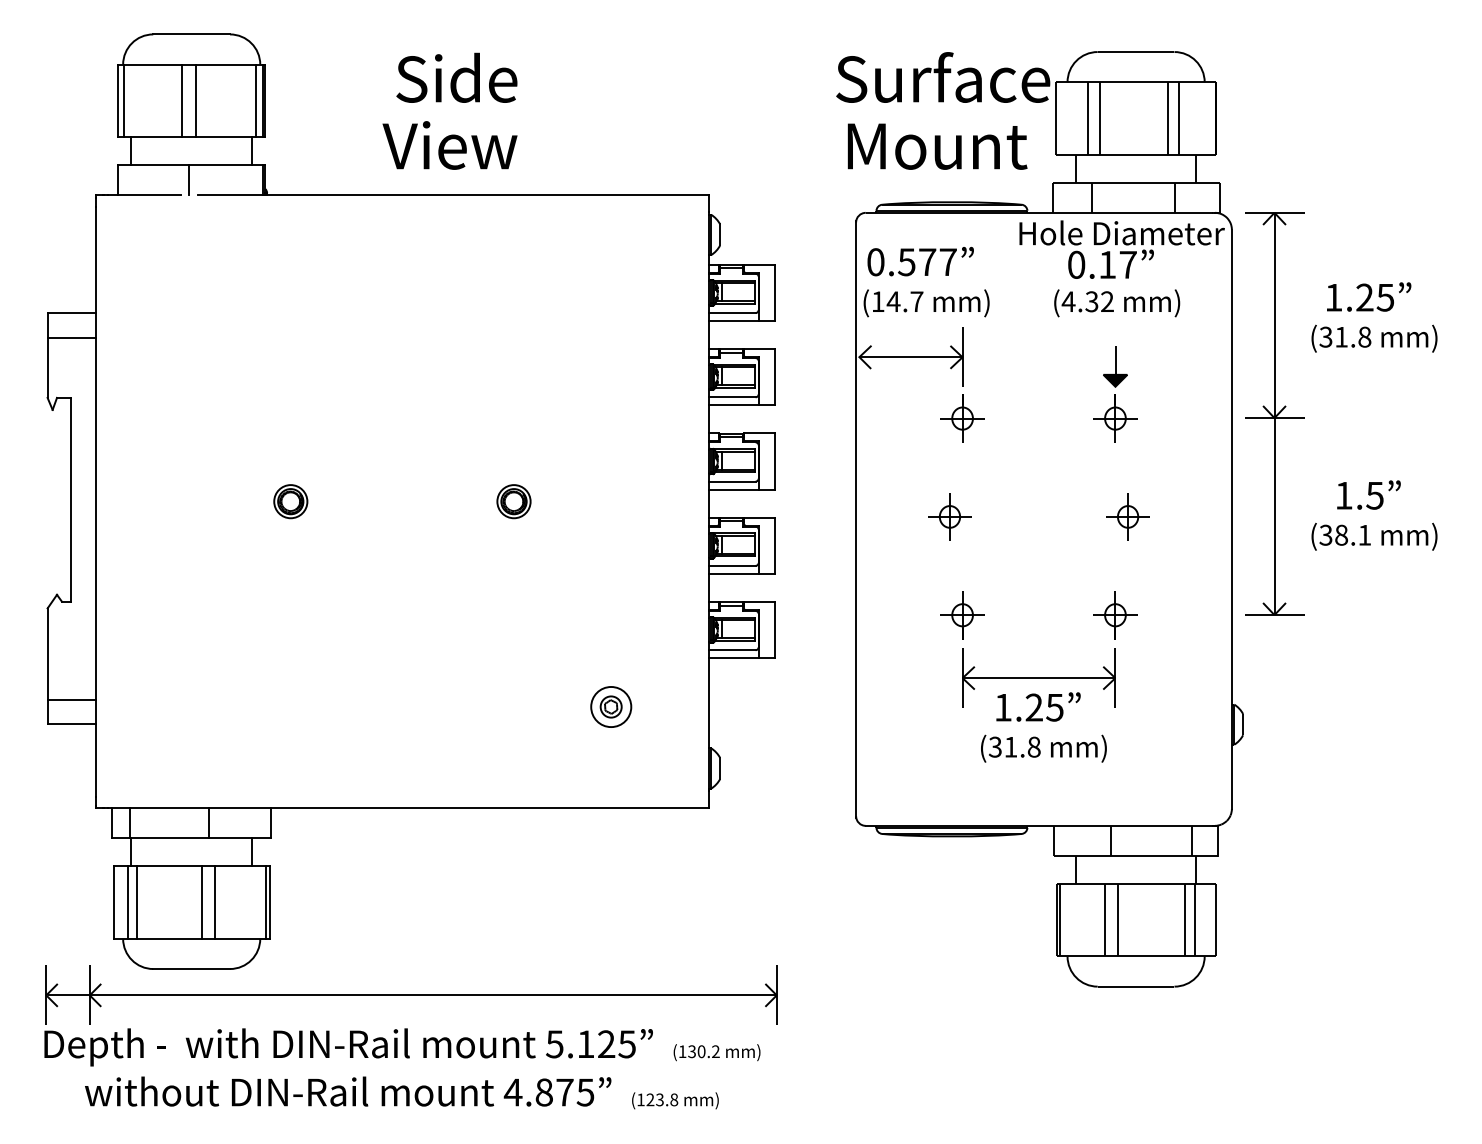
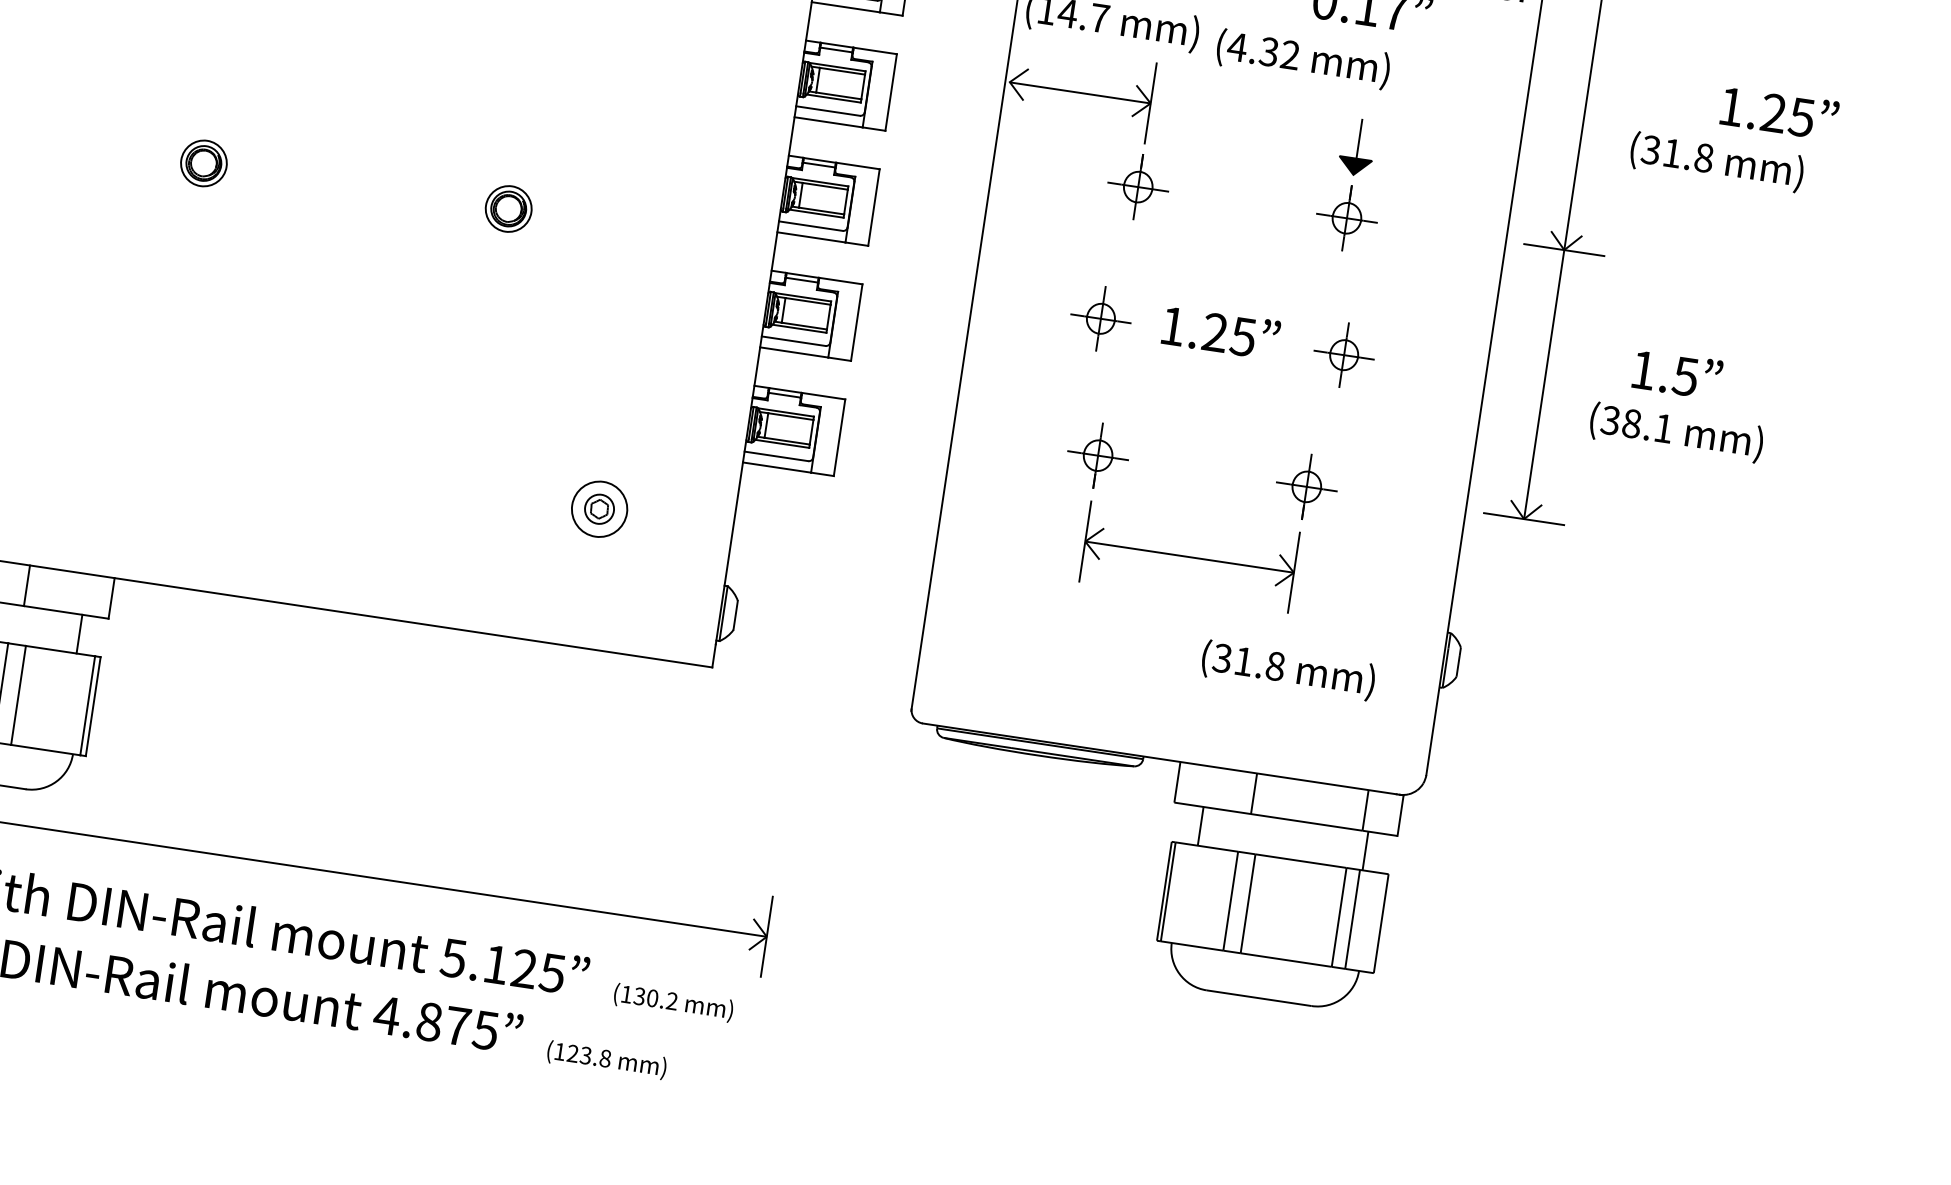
text: (1369, 296) -> (1780, 112), moved
text: (1117, 303) -> (1303, 59), moved
text: (1038, 706) -> (1221, 331), moved
text: (1043, 748) -> (1287, 670), moved

